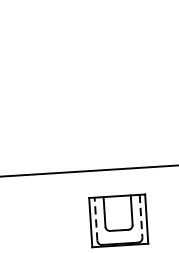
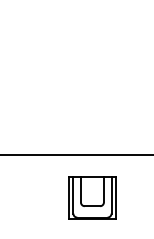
line: (141, 216) -> (111, 195), dashed -> solid
line: (96, 217) -> (73, 194), dashed -> solid

